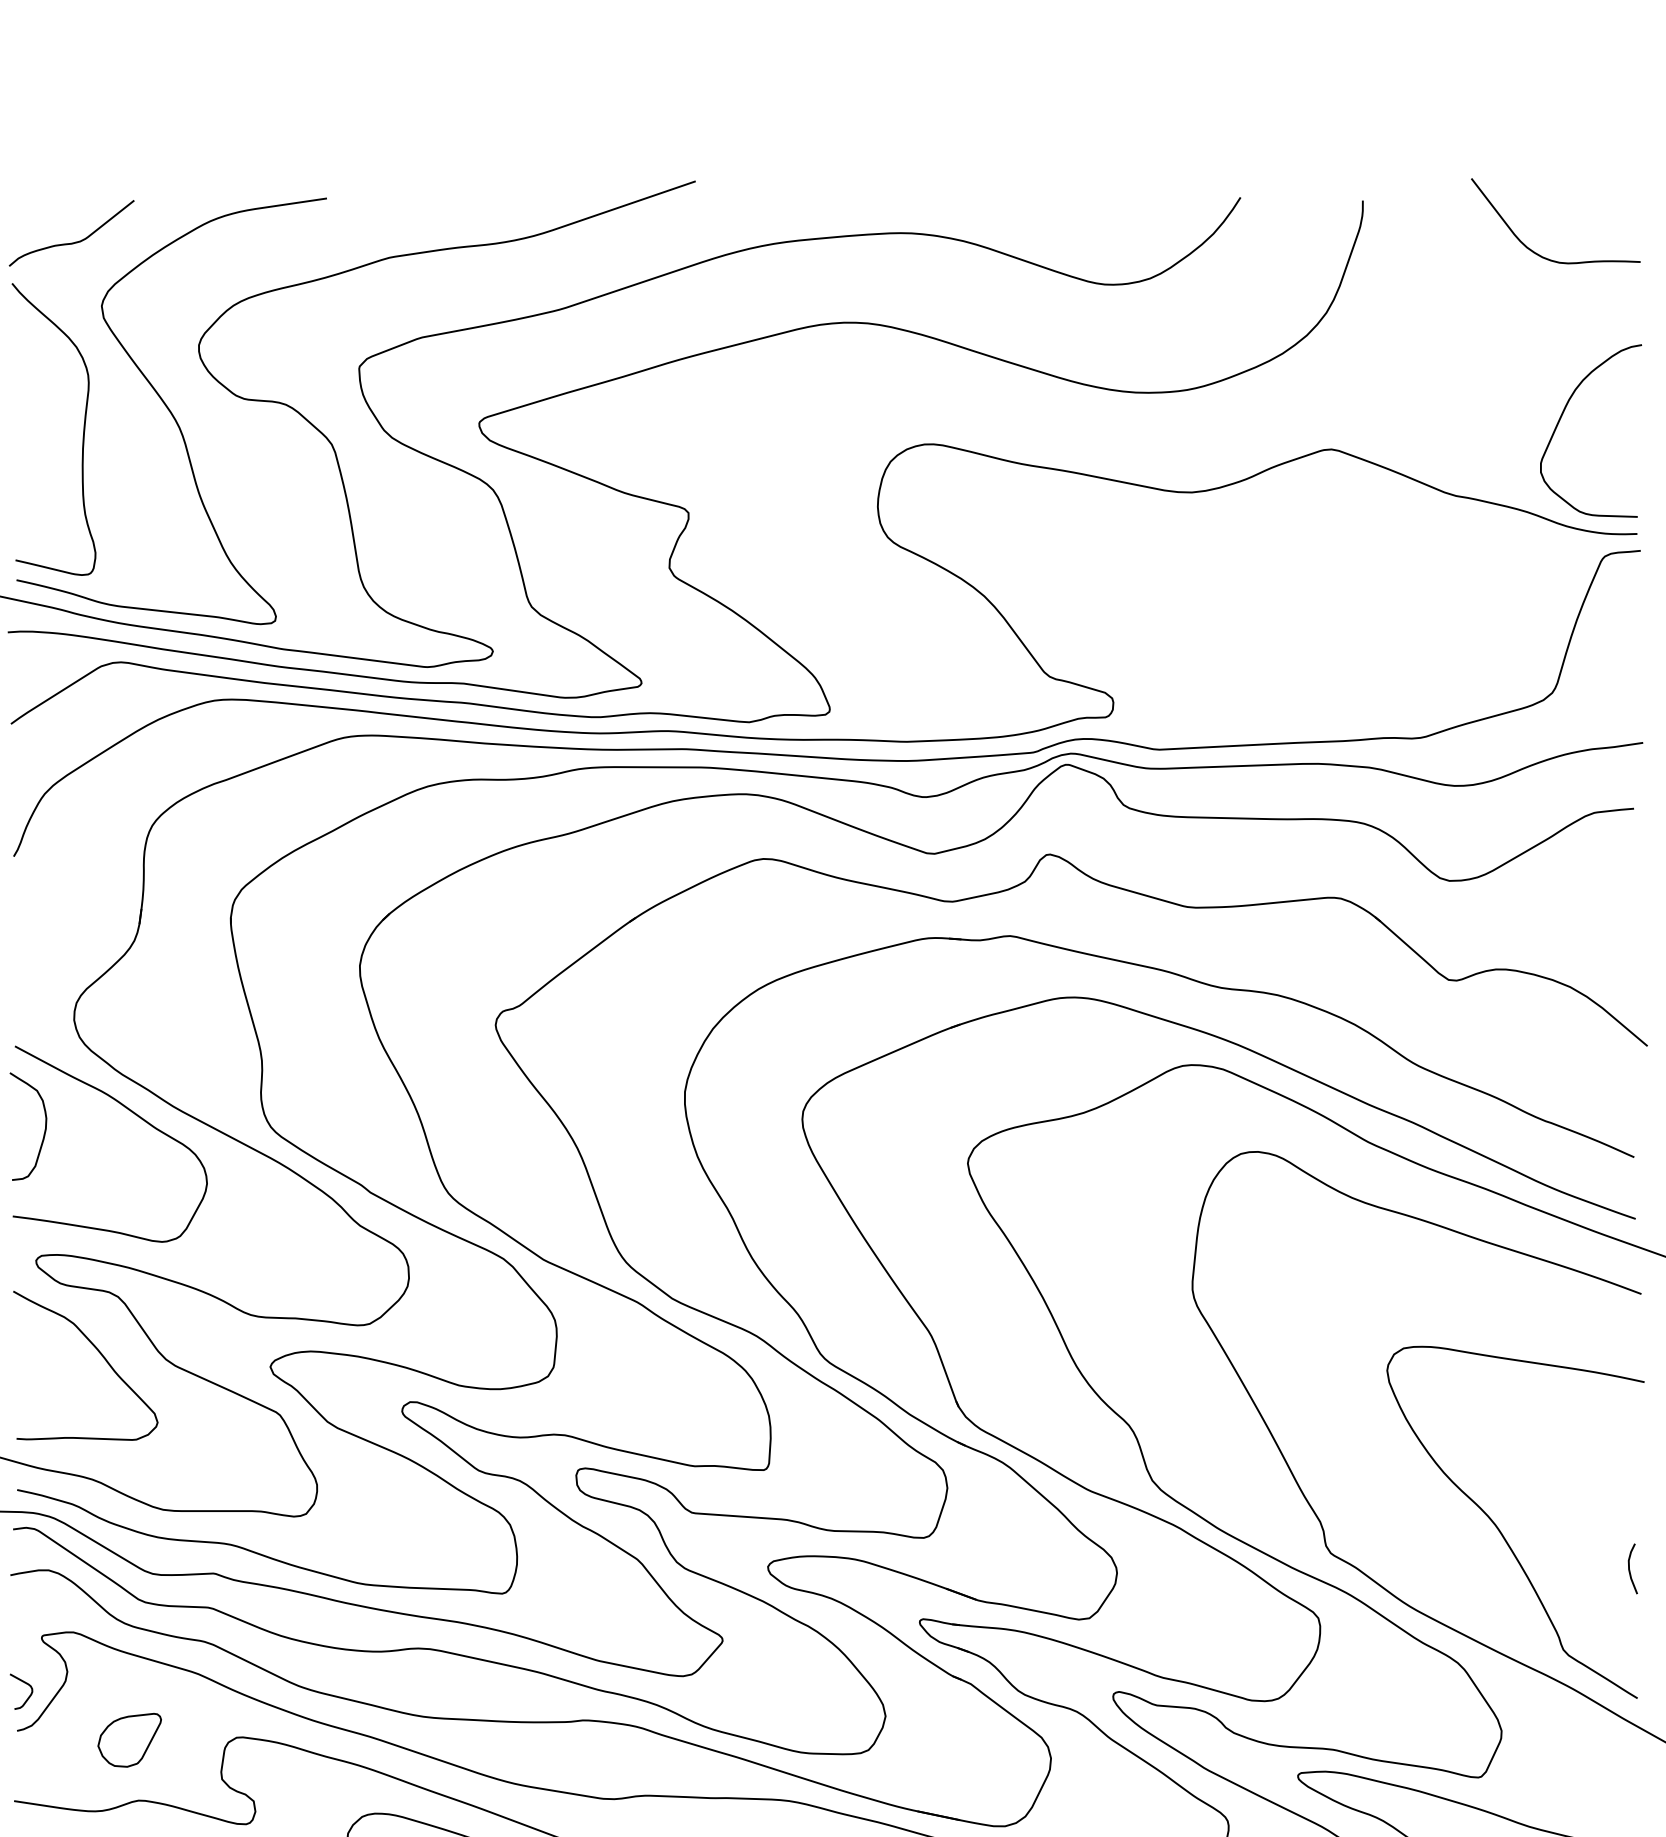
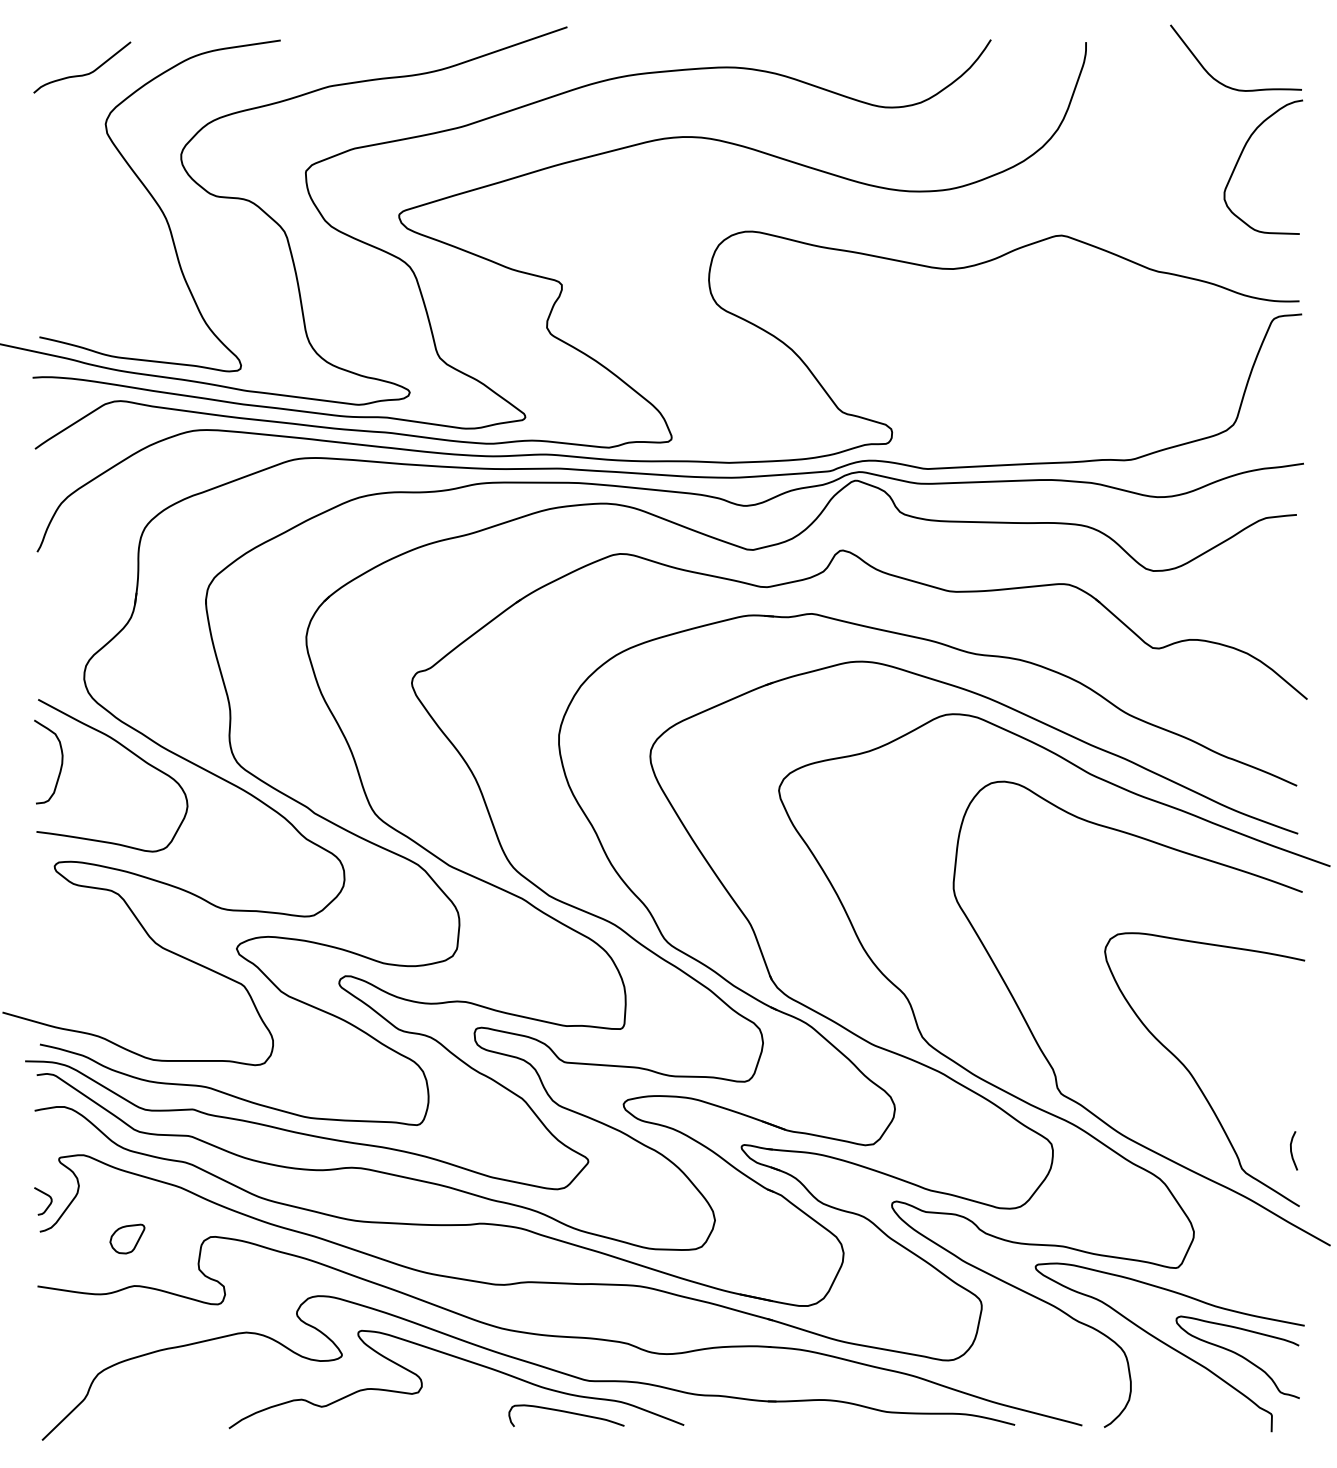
curve: (1561, 419) -> (1240, 158), moved
curve: (82, 435) -> (90, 224), removed
curve: (98, 1353) -> (103, 938), removed
curve: (1630, 1570) -> (1292, 1152), moved
part: (129, 1739) -> (127, 1238), size x0.7

